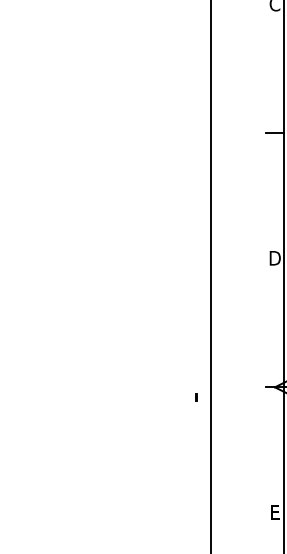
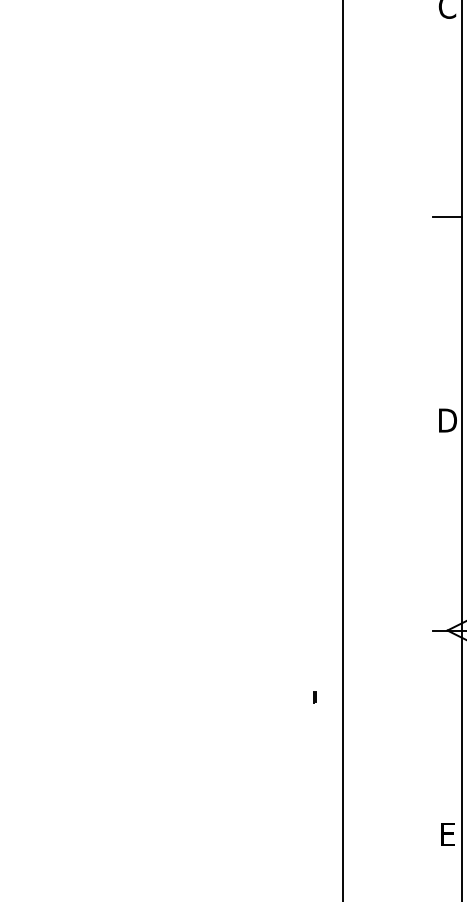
part: (196, 397) -> (314, 697), moved

